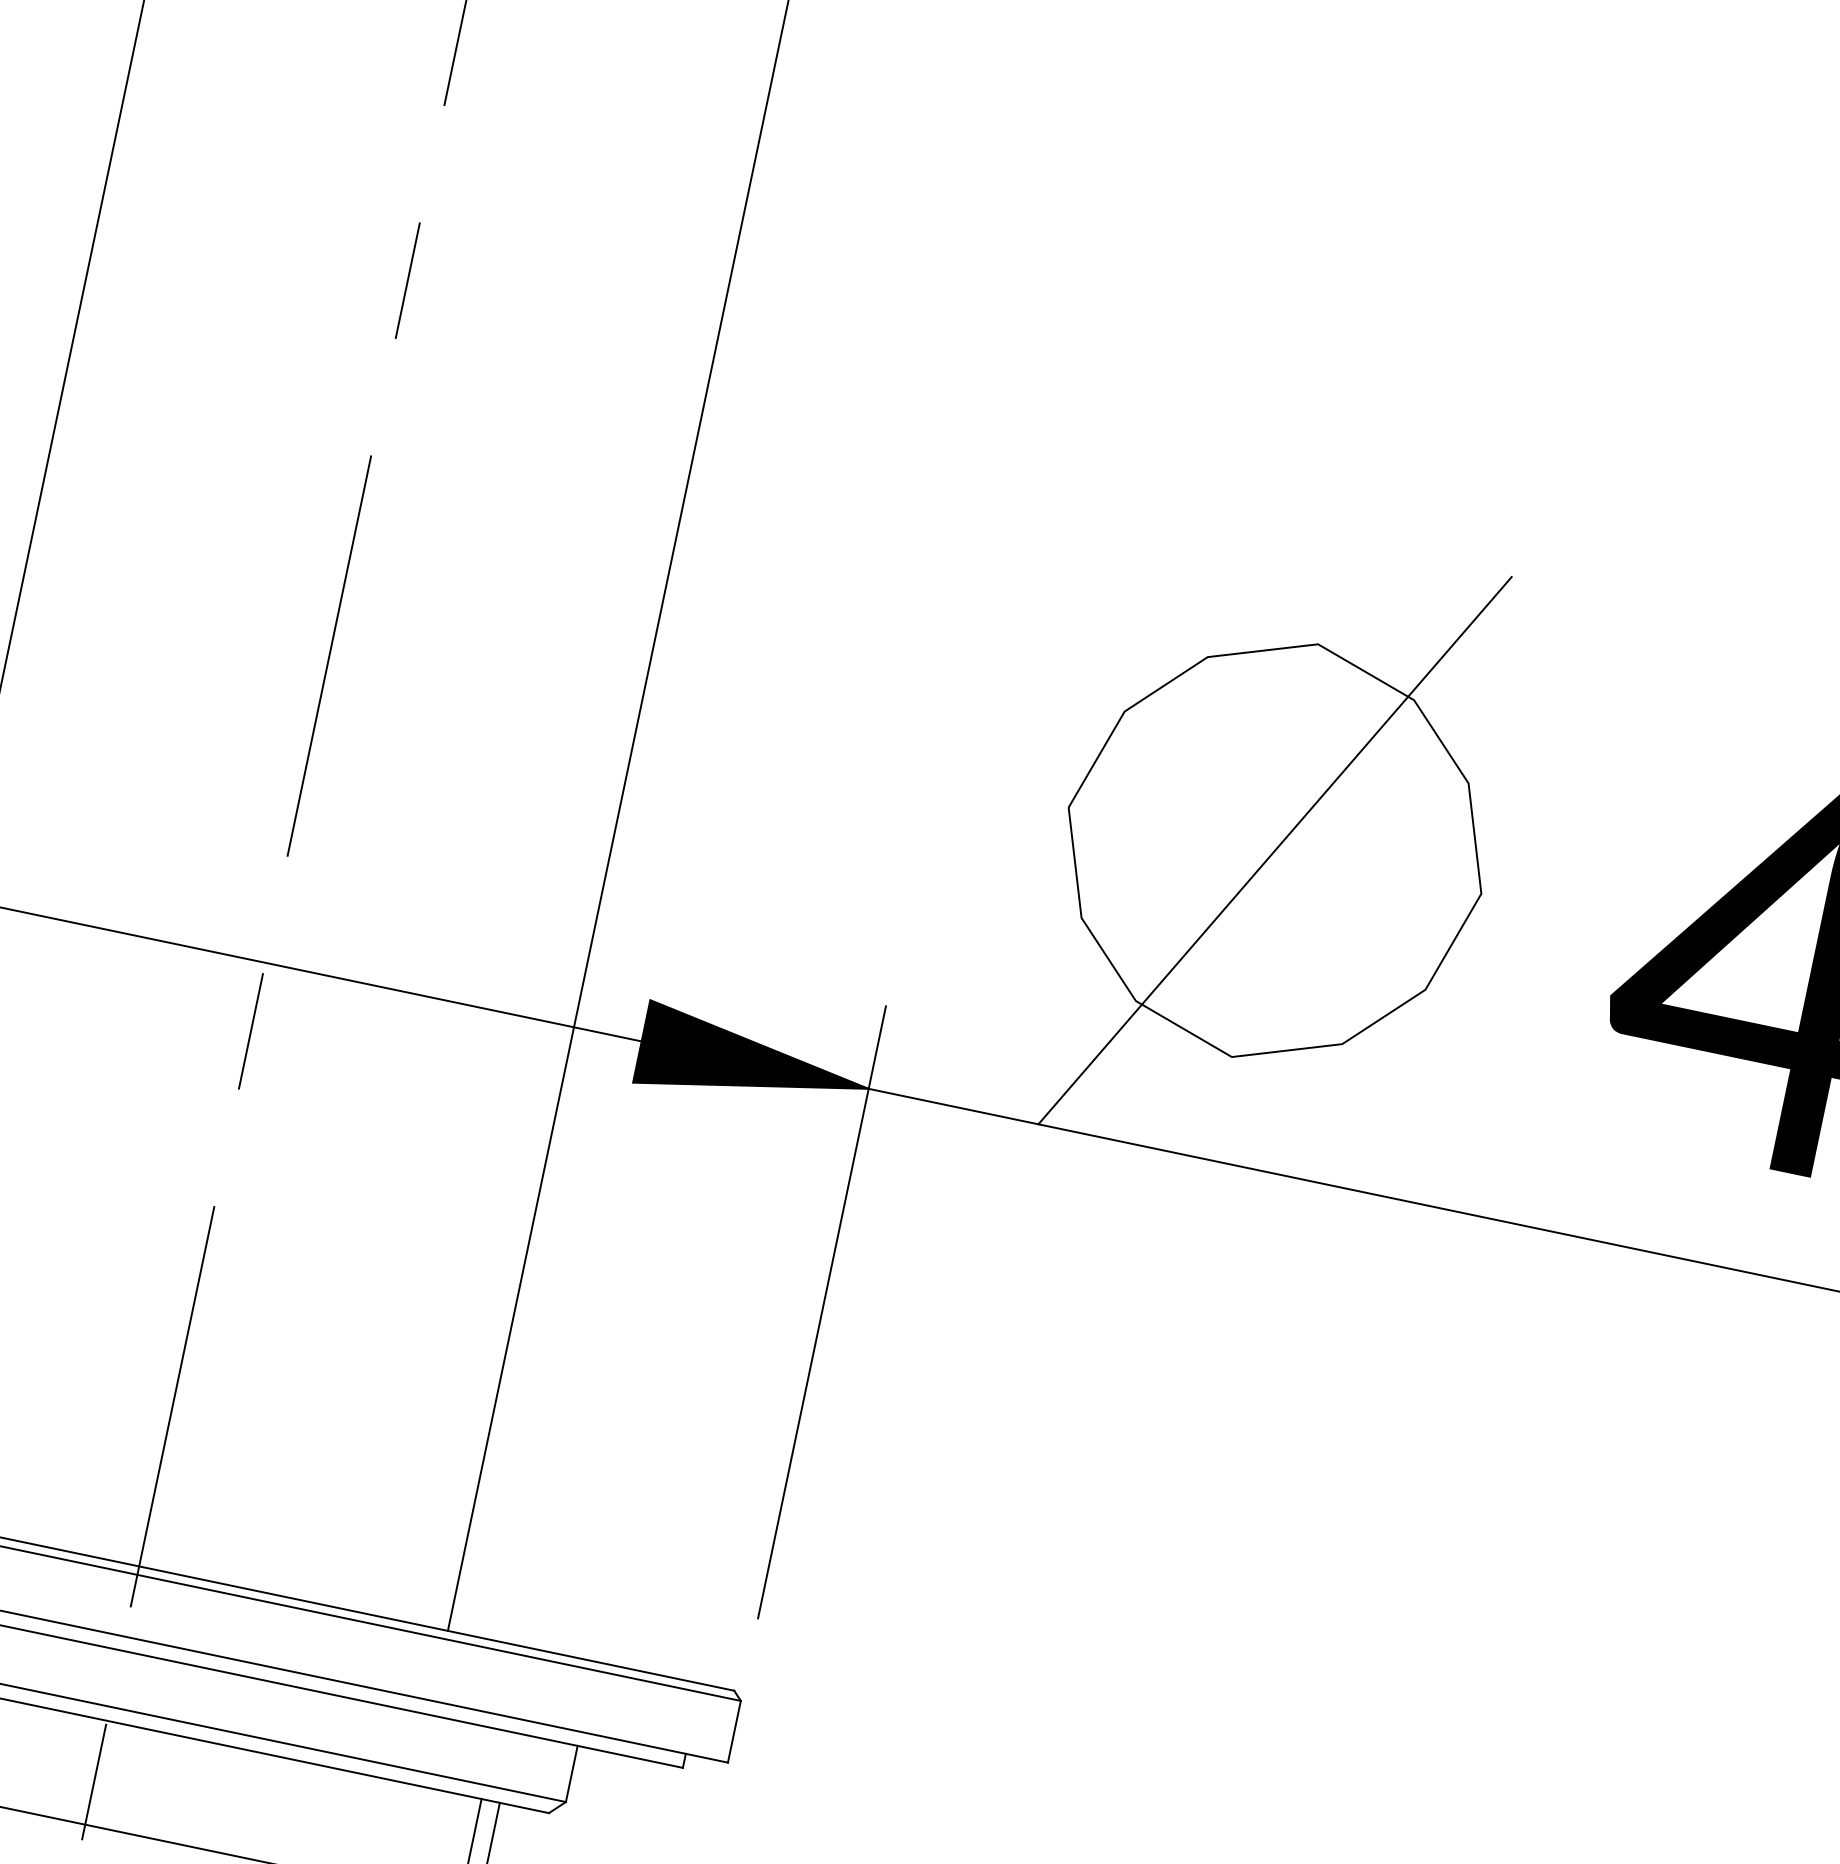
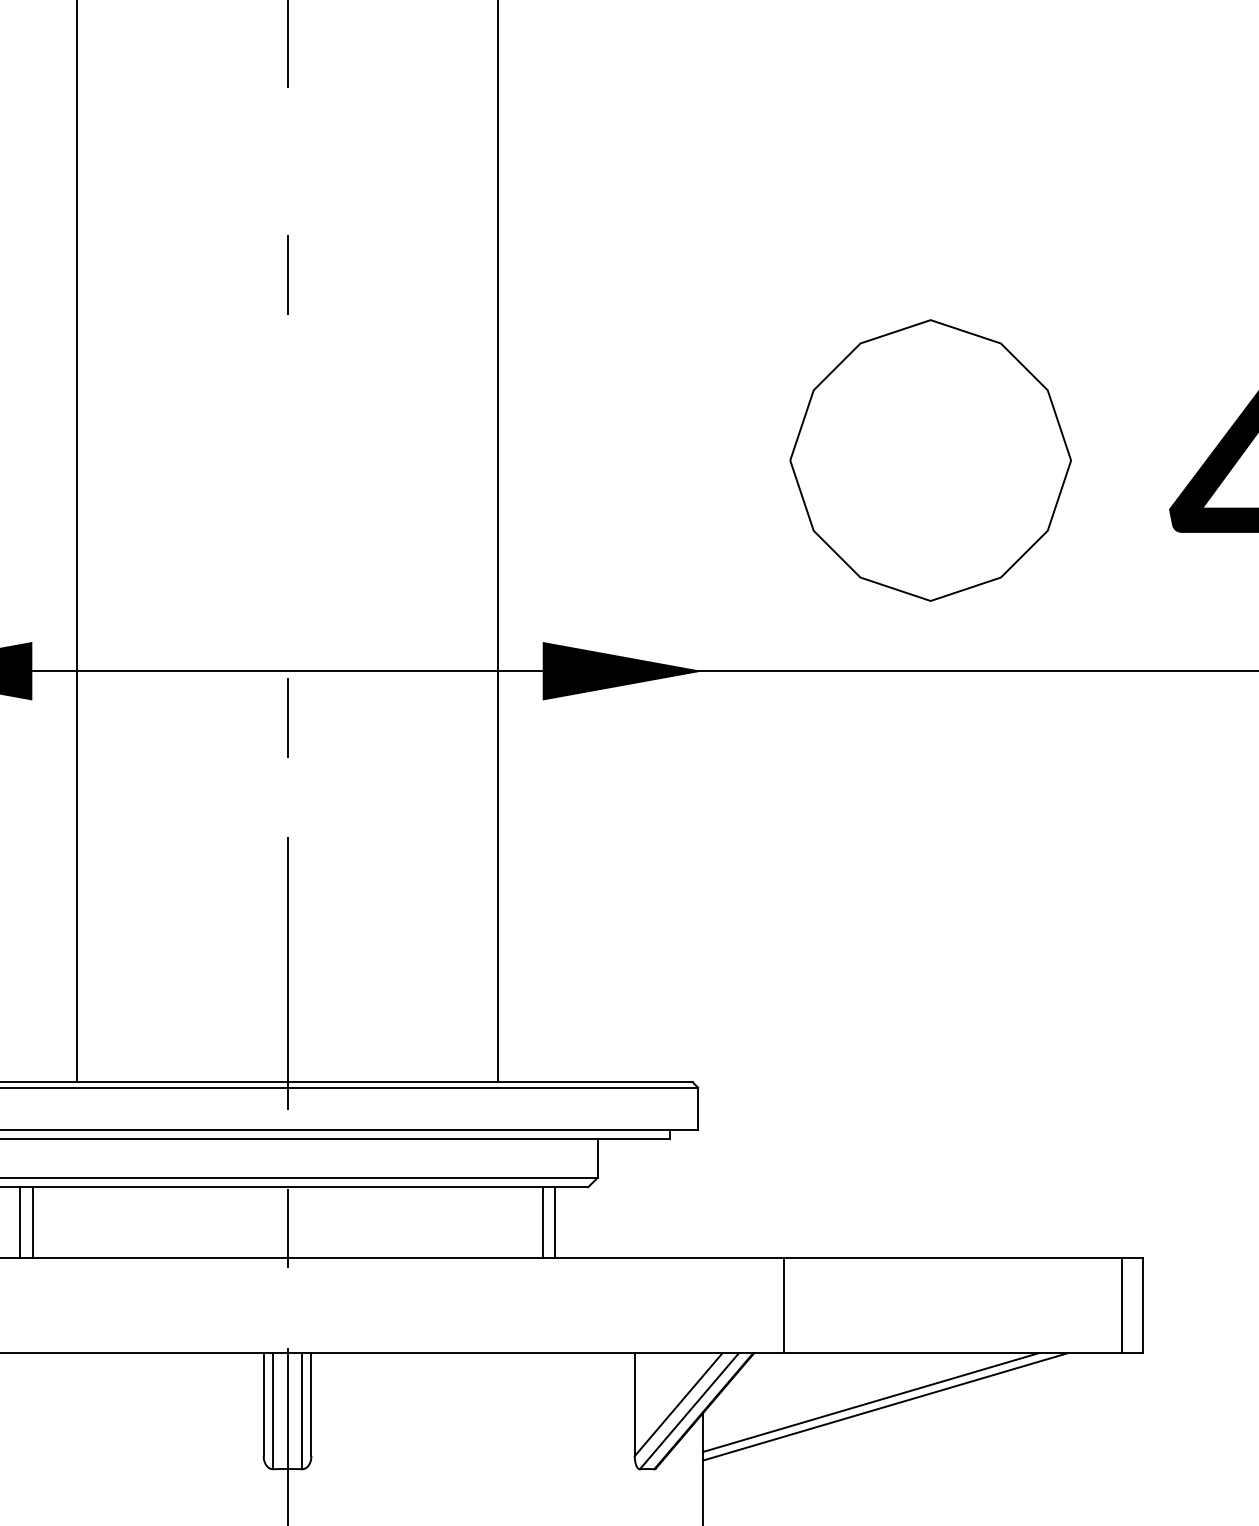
line: (407, 279) -> (287, 274), moved
line: (329, 656) -> (287, 462), removed
line: (1274, 850) -> (930, 460), removed
line: (822, 1312) -> (698, 823), removed

